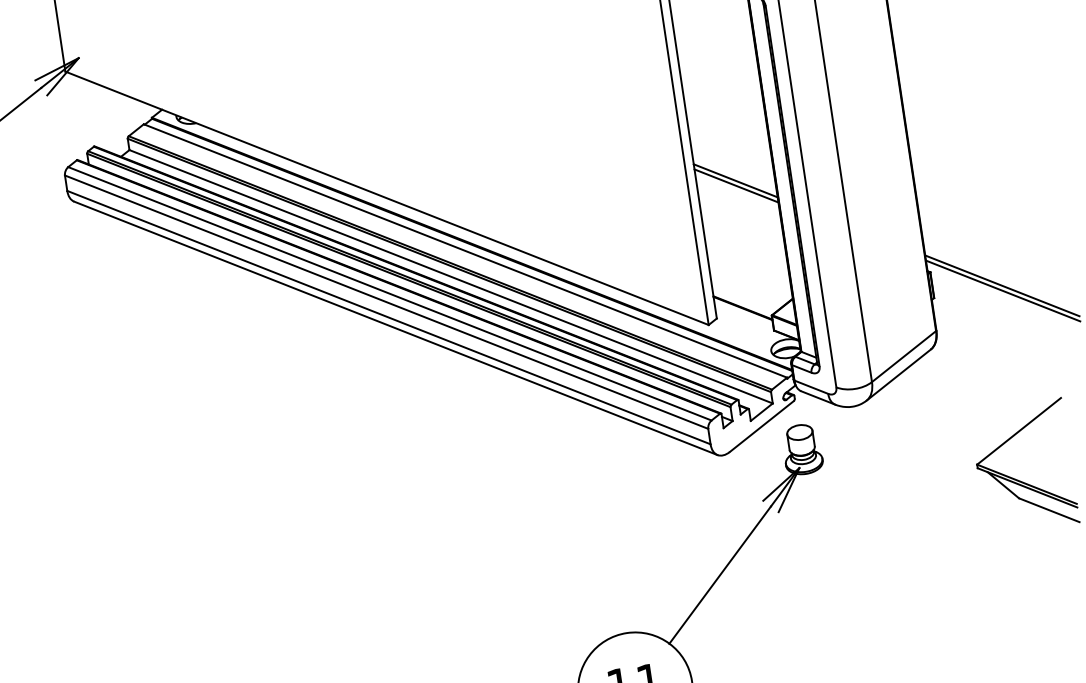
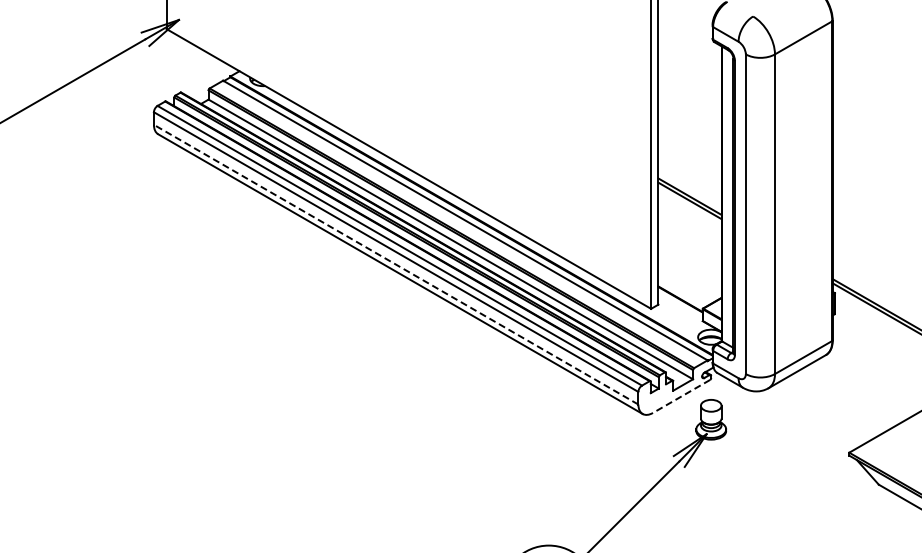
line: (389, 317) -> (396, 264), solid -> dashed
line: (761, 426) -> (681, 396), solid -> dashed

